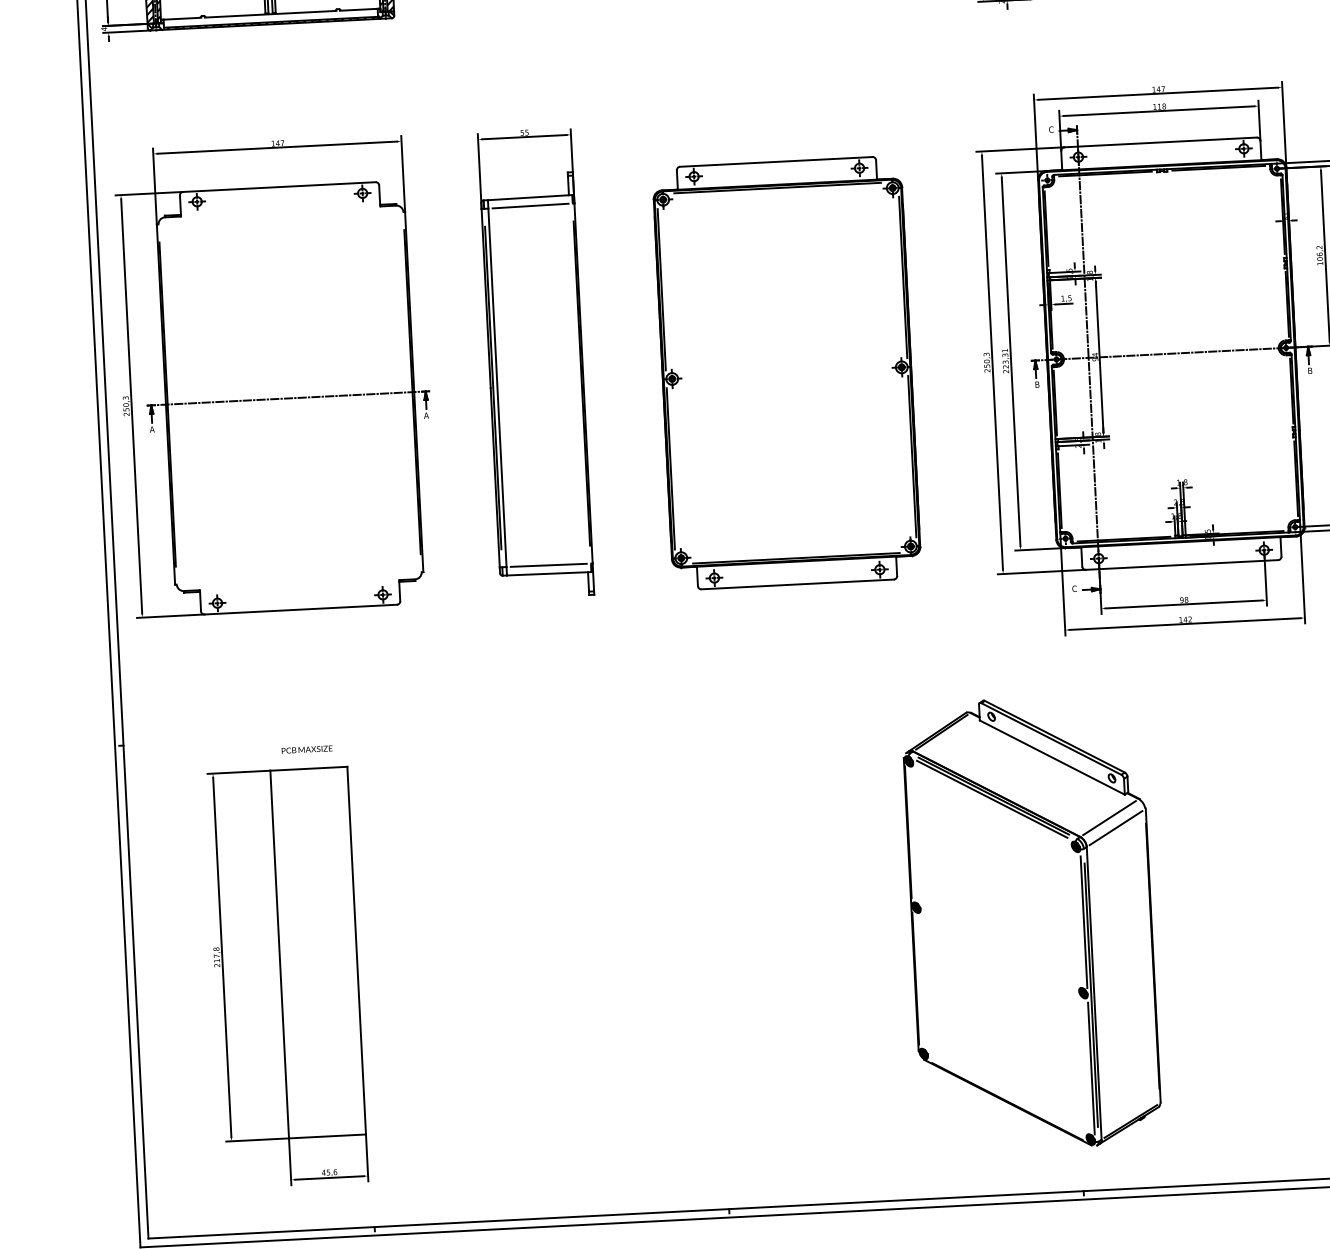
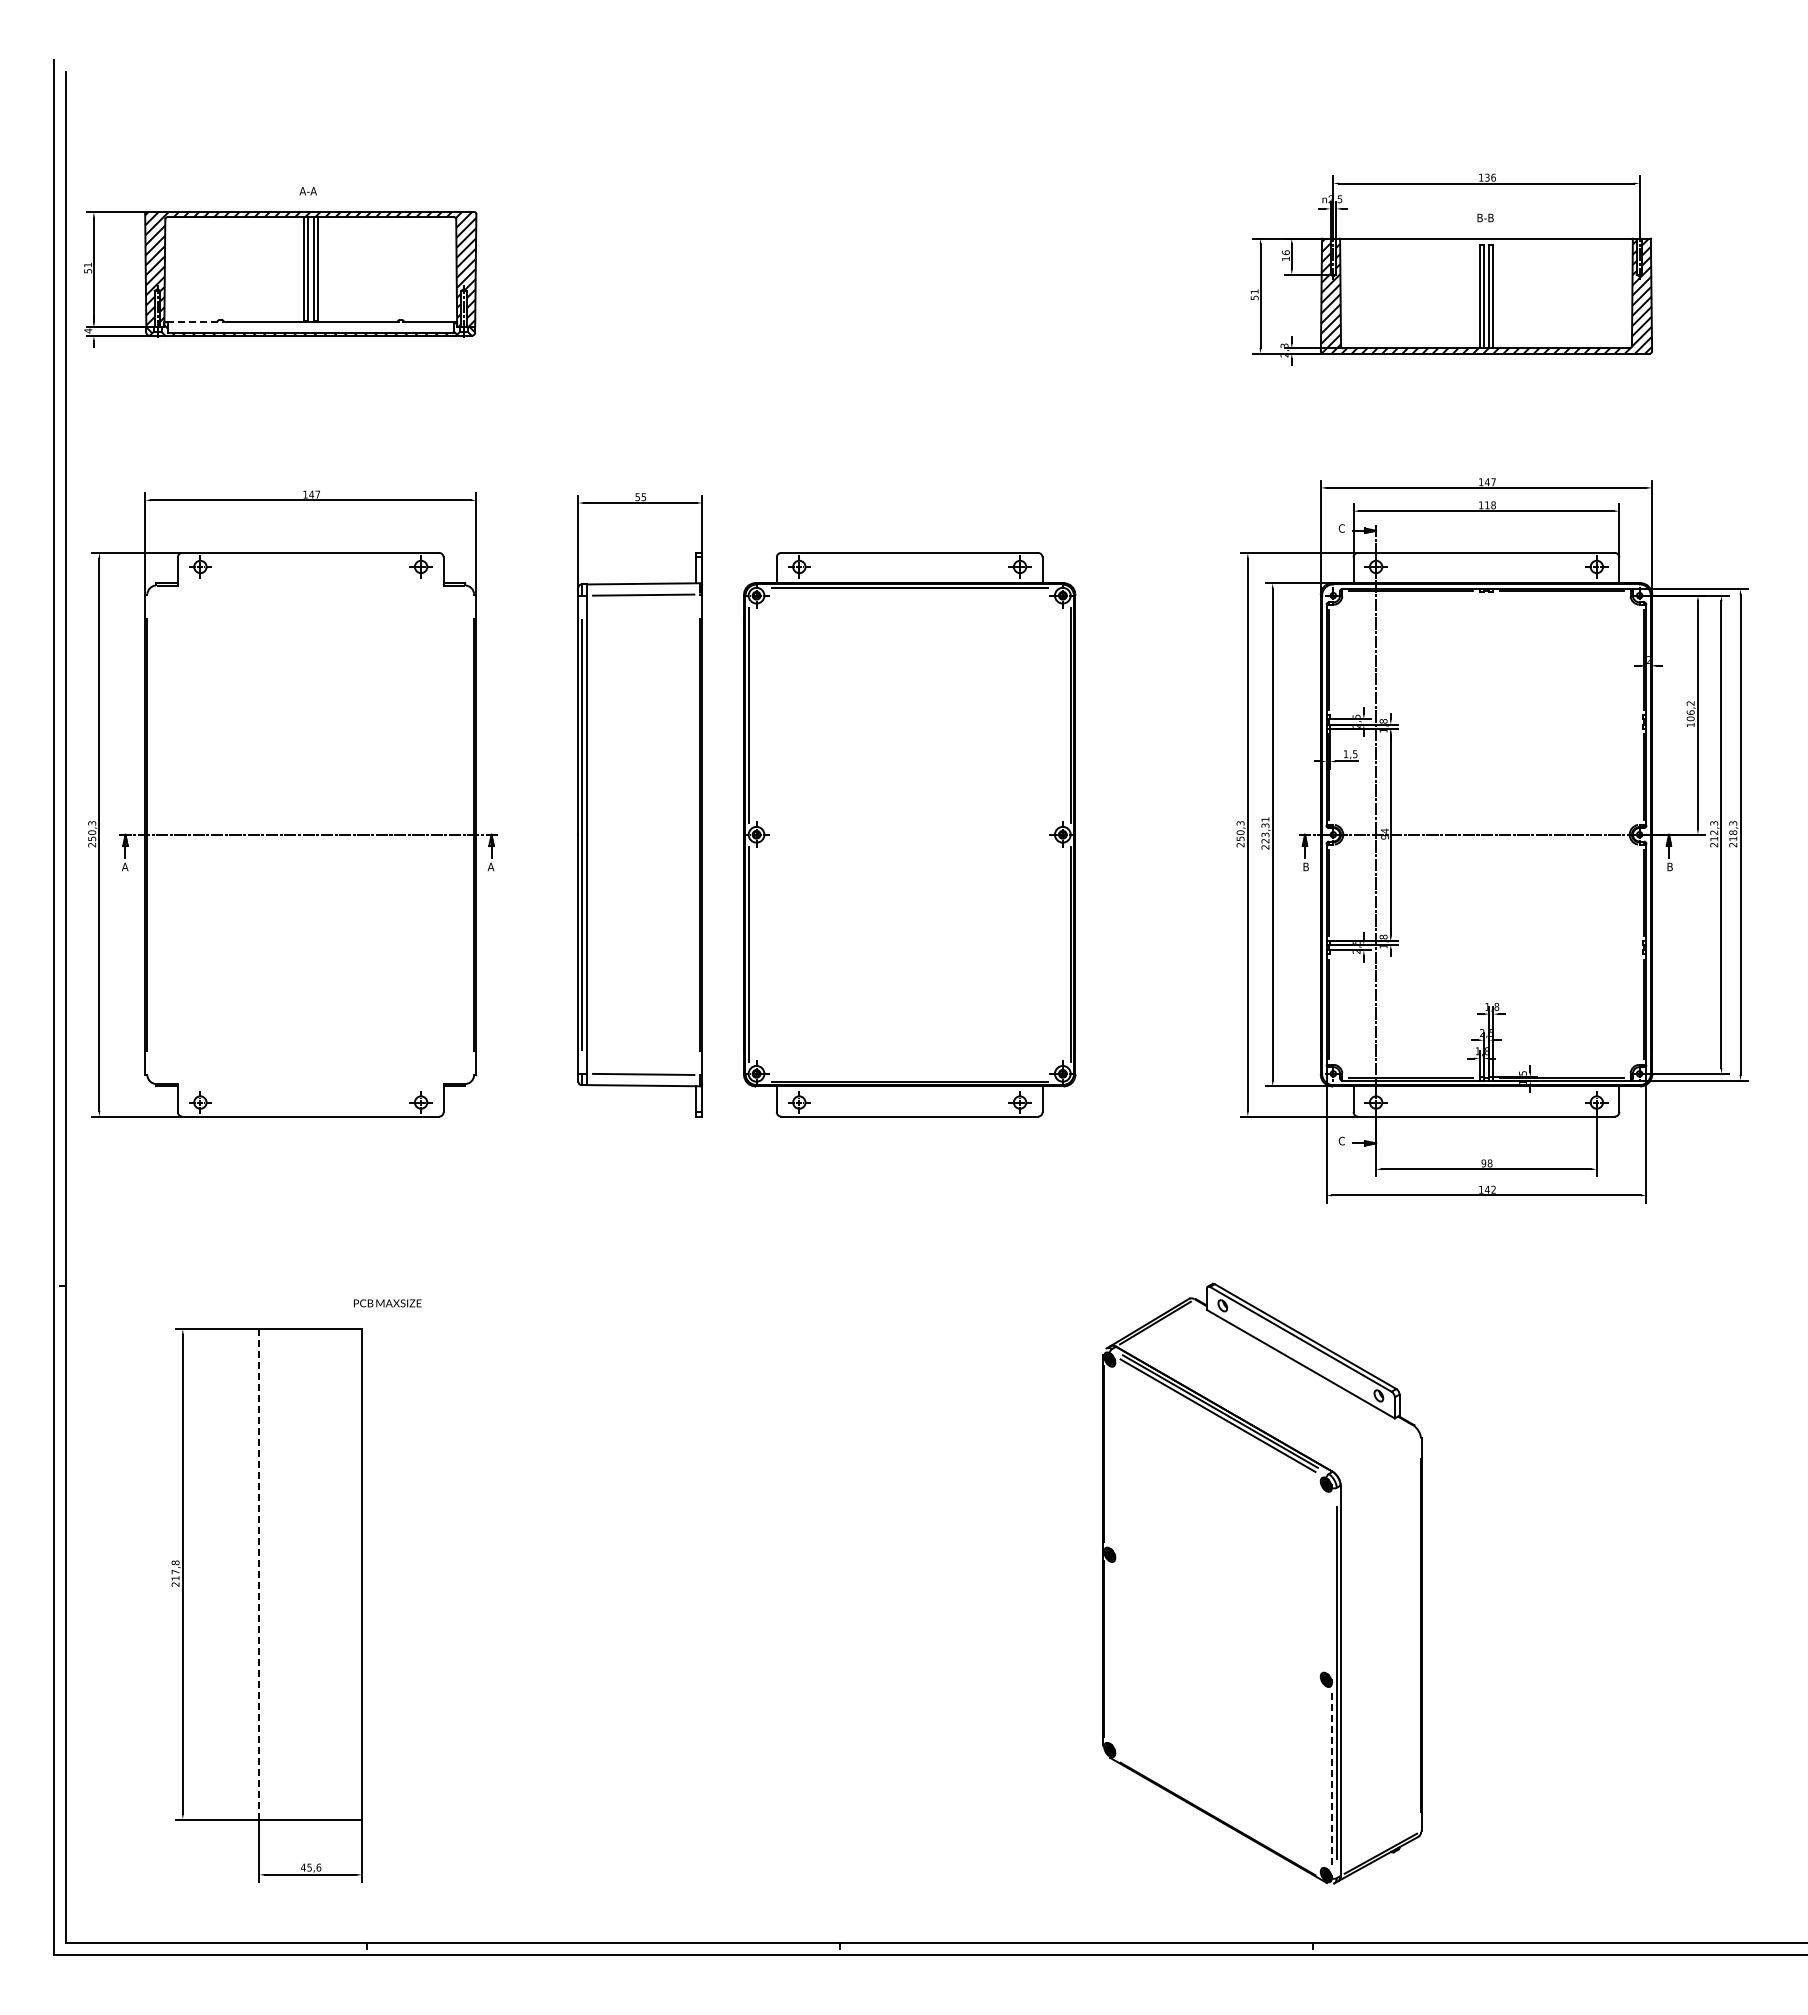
line: (182, 18) -> (193, 322), solid -> dashed
part: (786, 372) -> (909, 834), moved
text: (306, 749) -> (387, 1303), moved
line: (1109, 818) -> (1372, 1448), removed
line: (1115, 828) -> (1380, 1462), removed
line: (1083, 922) -> (1331, 1585), removed
line: (279, 954) -> (259, 1573), solid -> dashed
line: (1091, 1068) -> (1331, 1780), solid -> dashed

